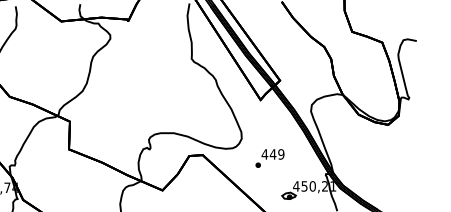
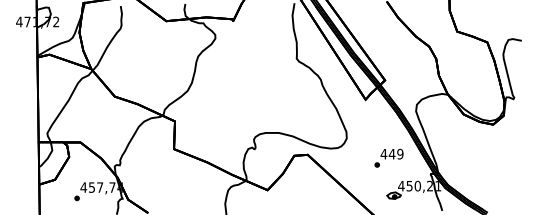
text: (269, 157) -> (388, 157), moved

